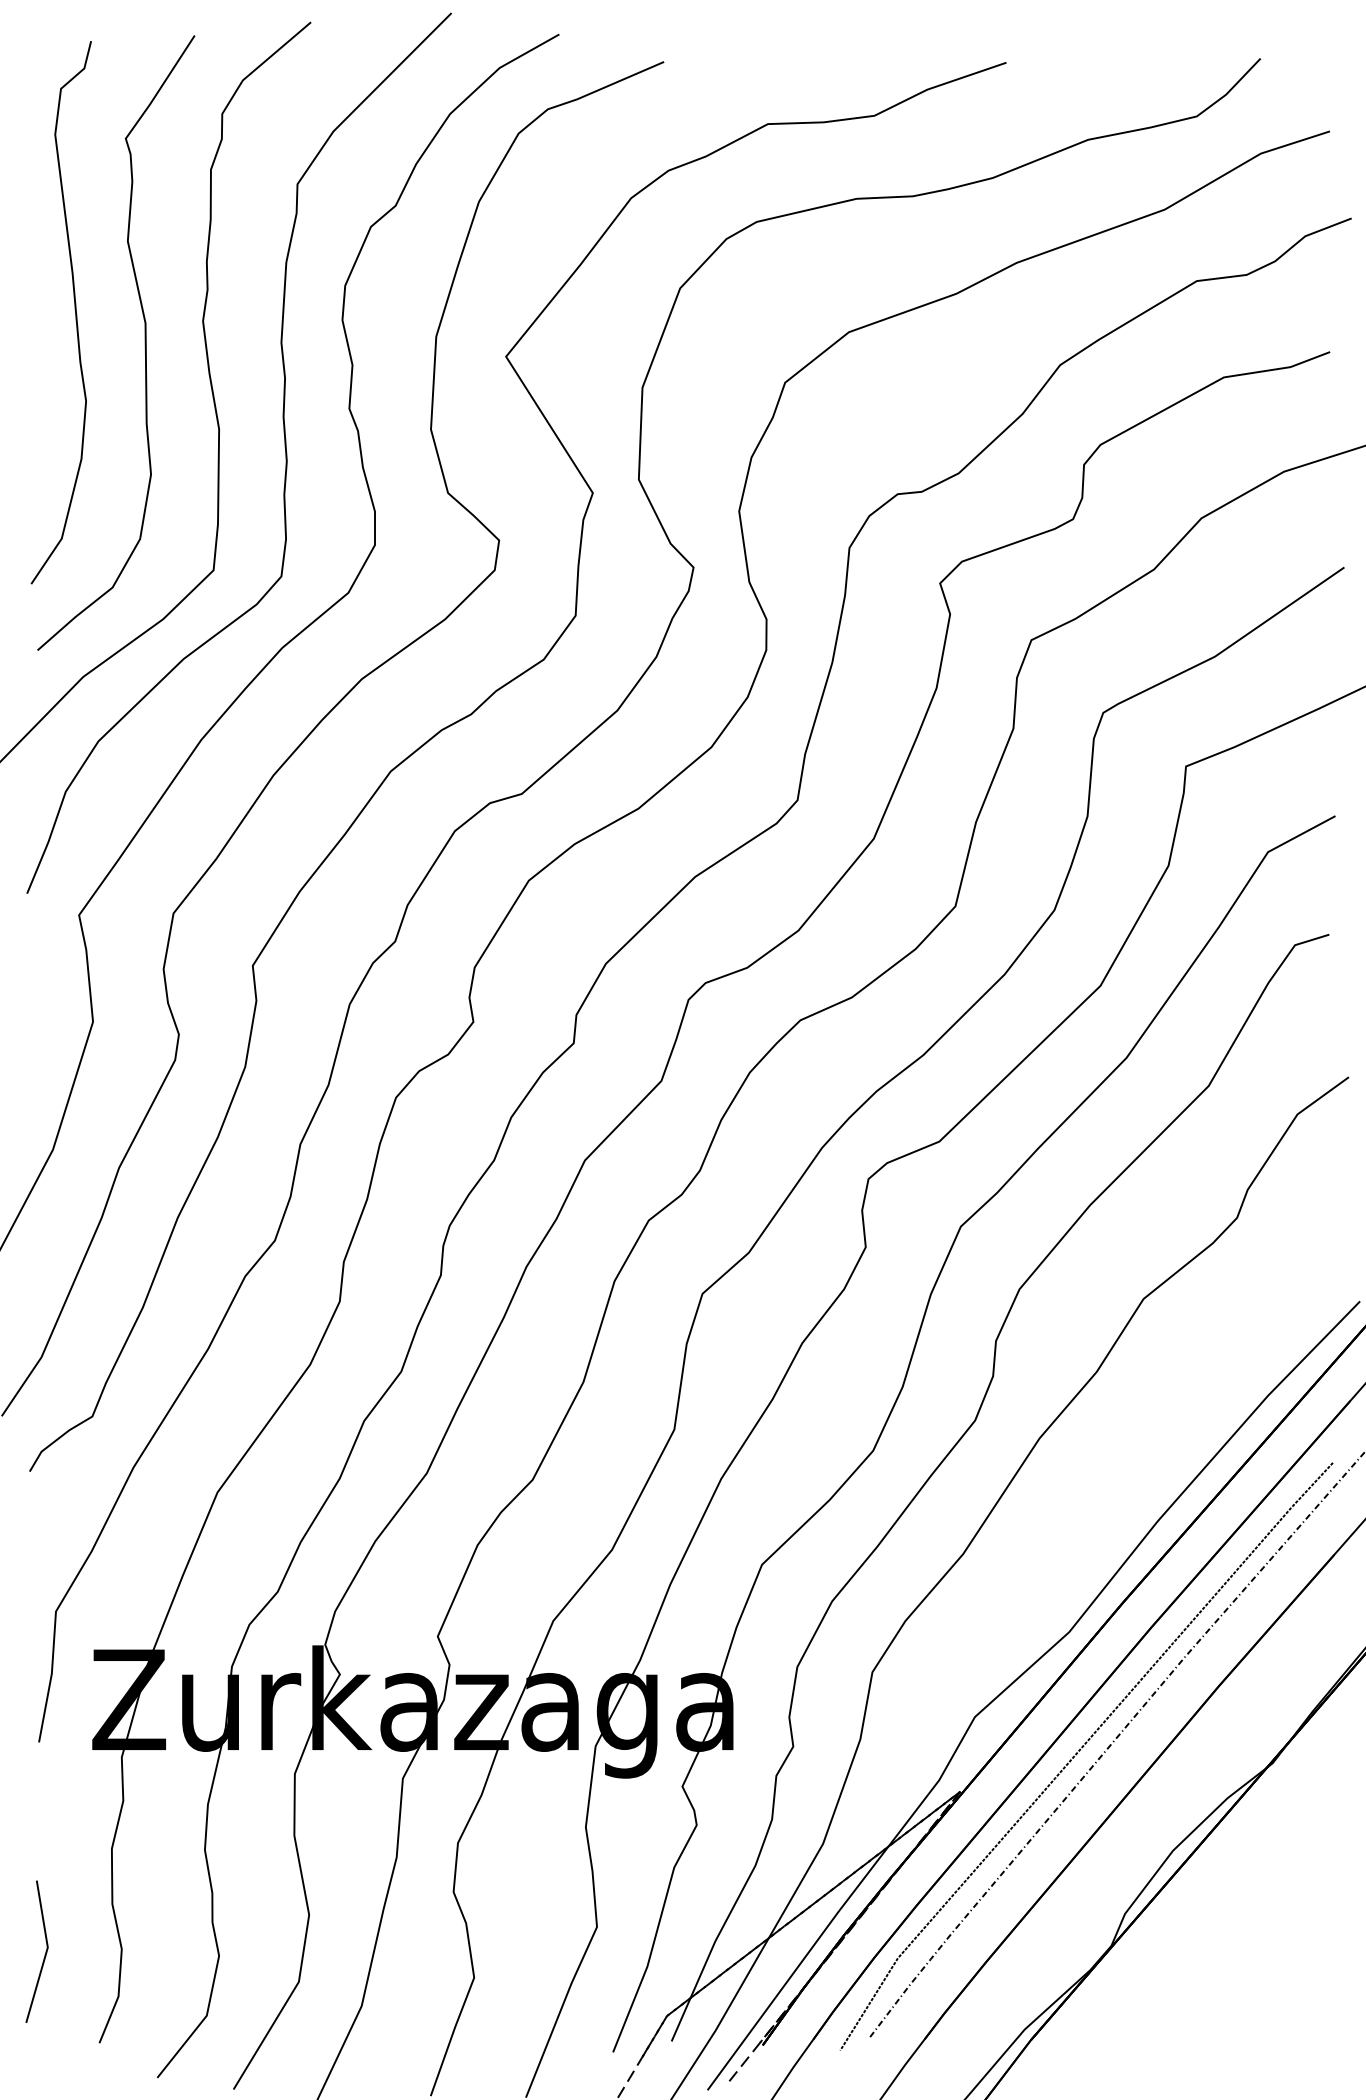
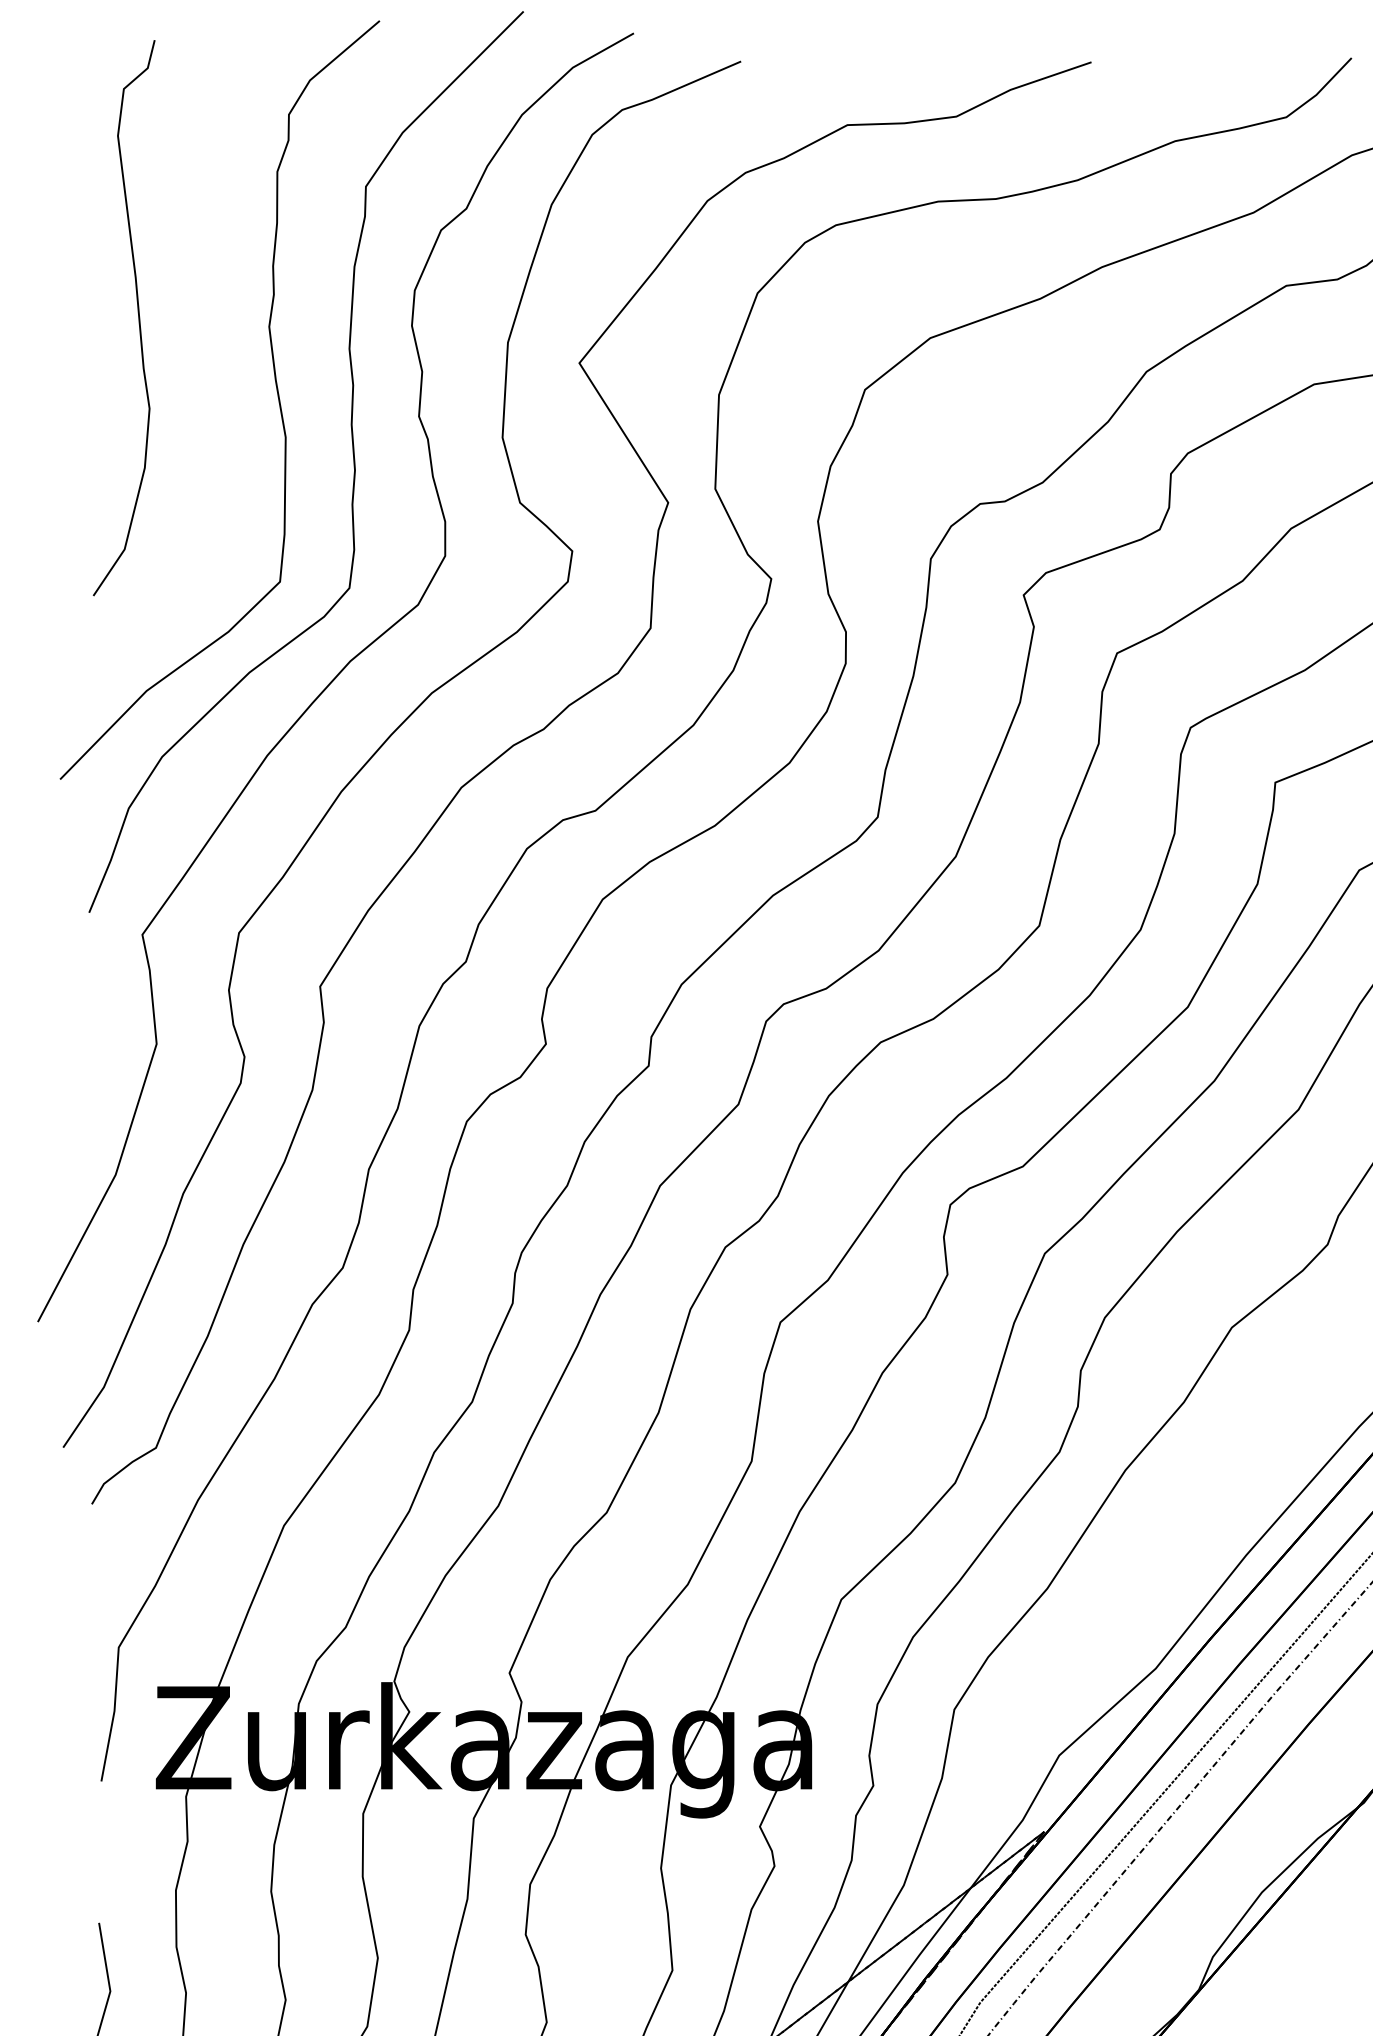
curve: (144, 342) -> (209, 348), removed

